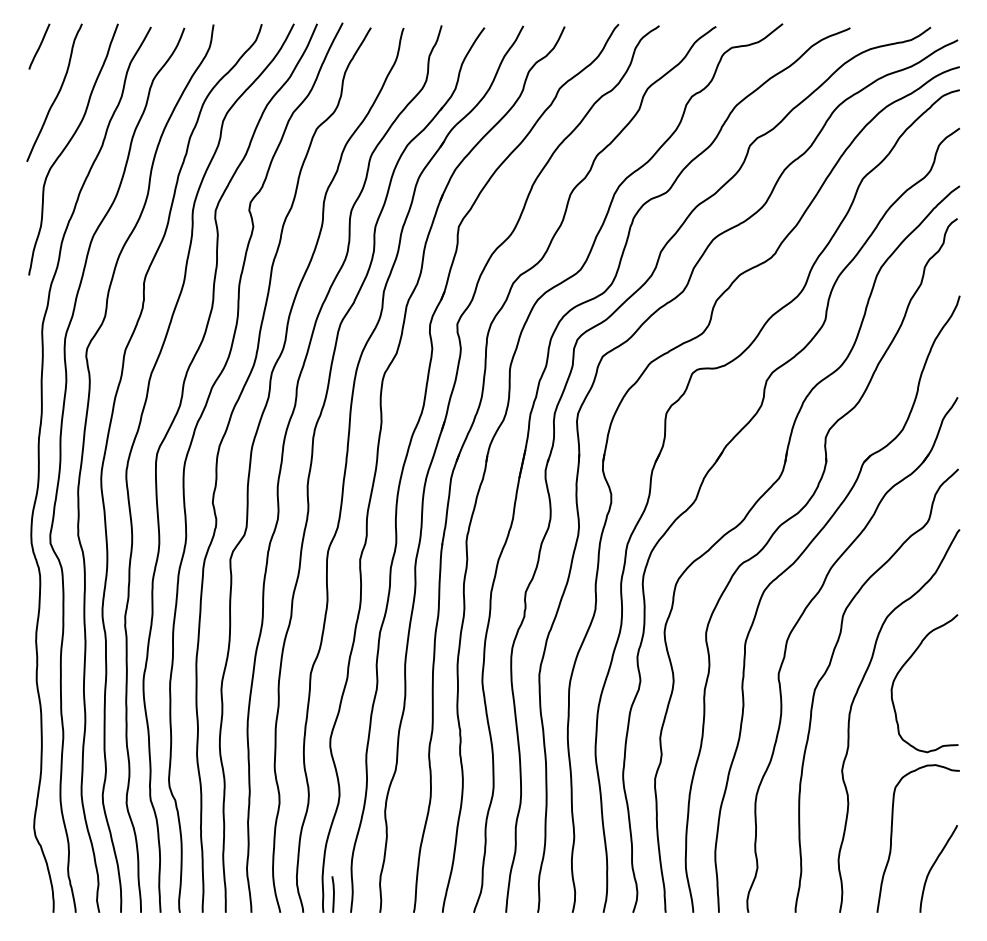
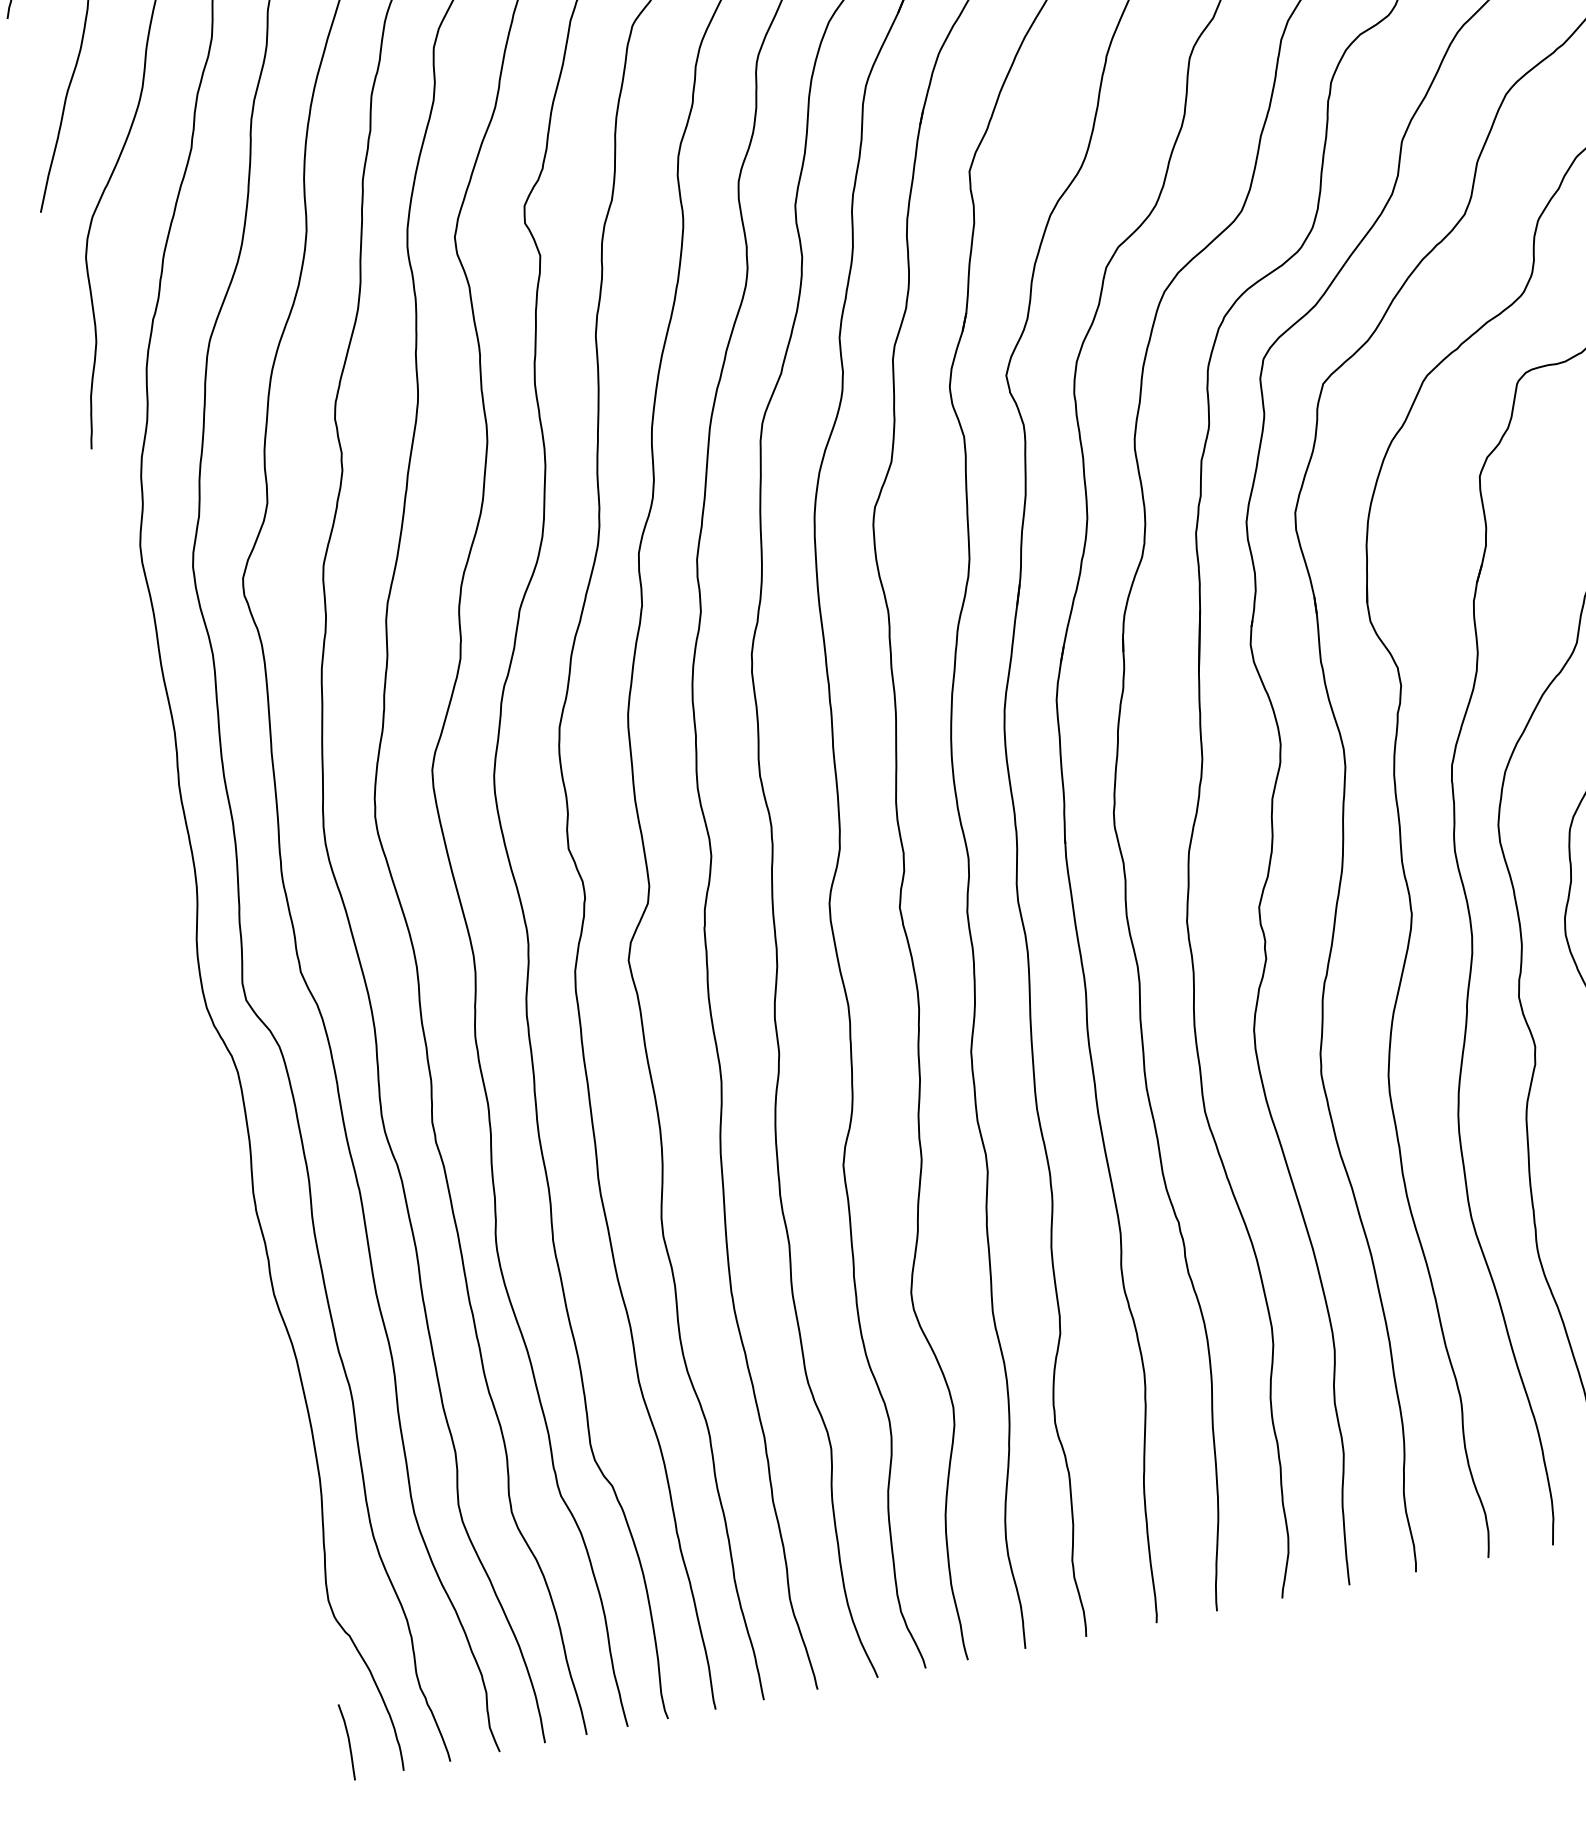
line: (333, 894) -> (348, 1741), moved

